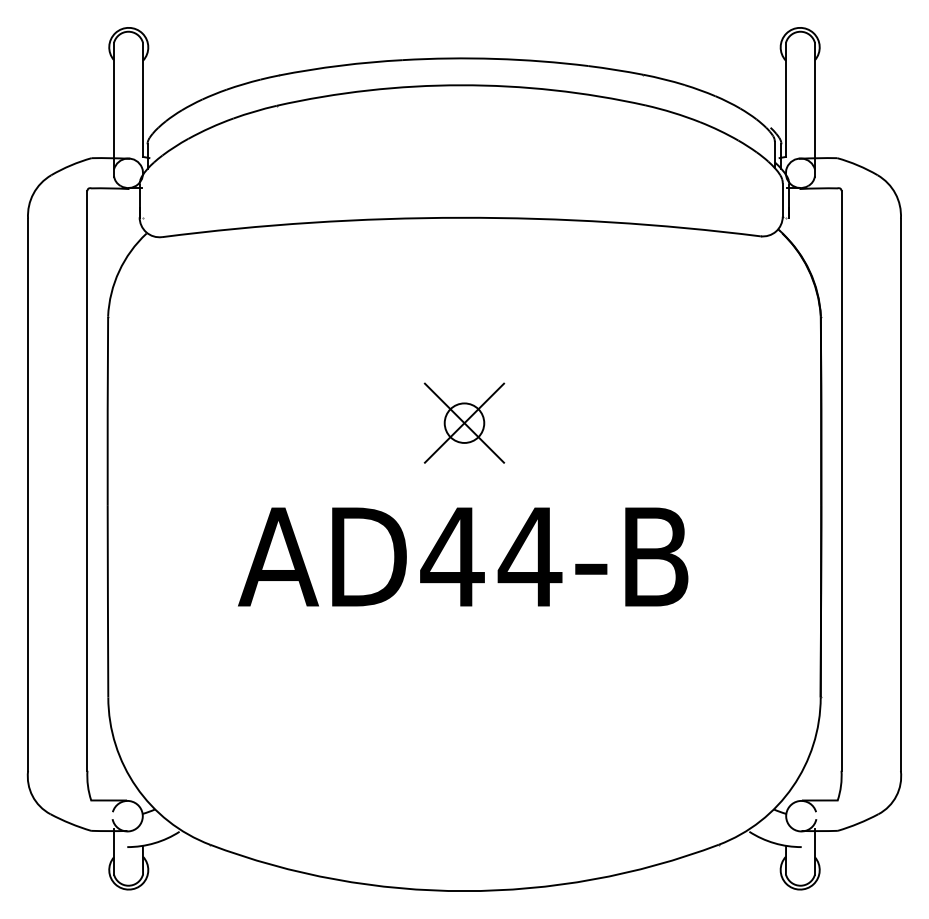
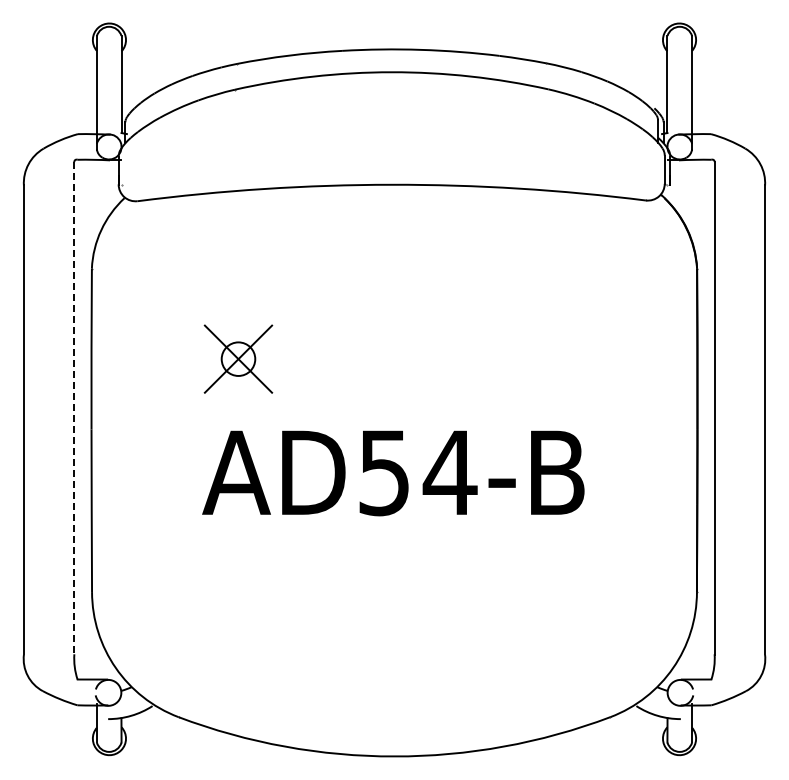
part: (464, 422) -> (238, 358), moved
line: (87, 481) -> (74, 408), solid -> dashed
text: (451, 557) -> (383, 473), AD44-B -> AD54-B

